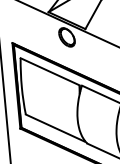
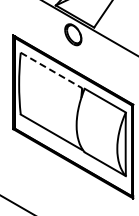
line: (50, 71) -> (51, 70), solid -> dashed

